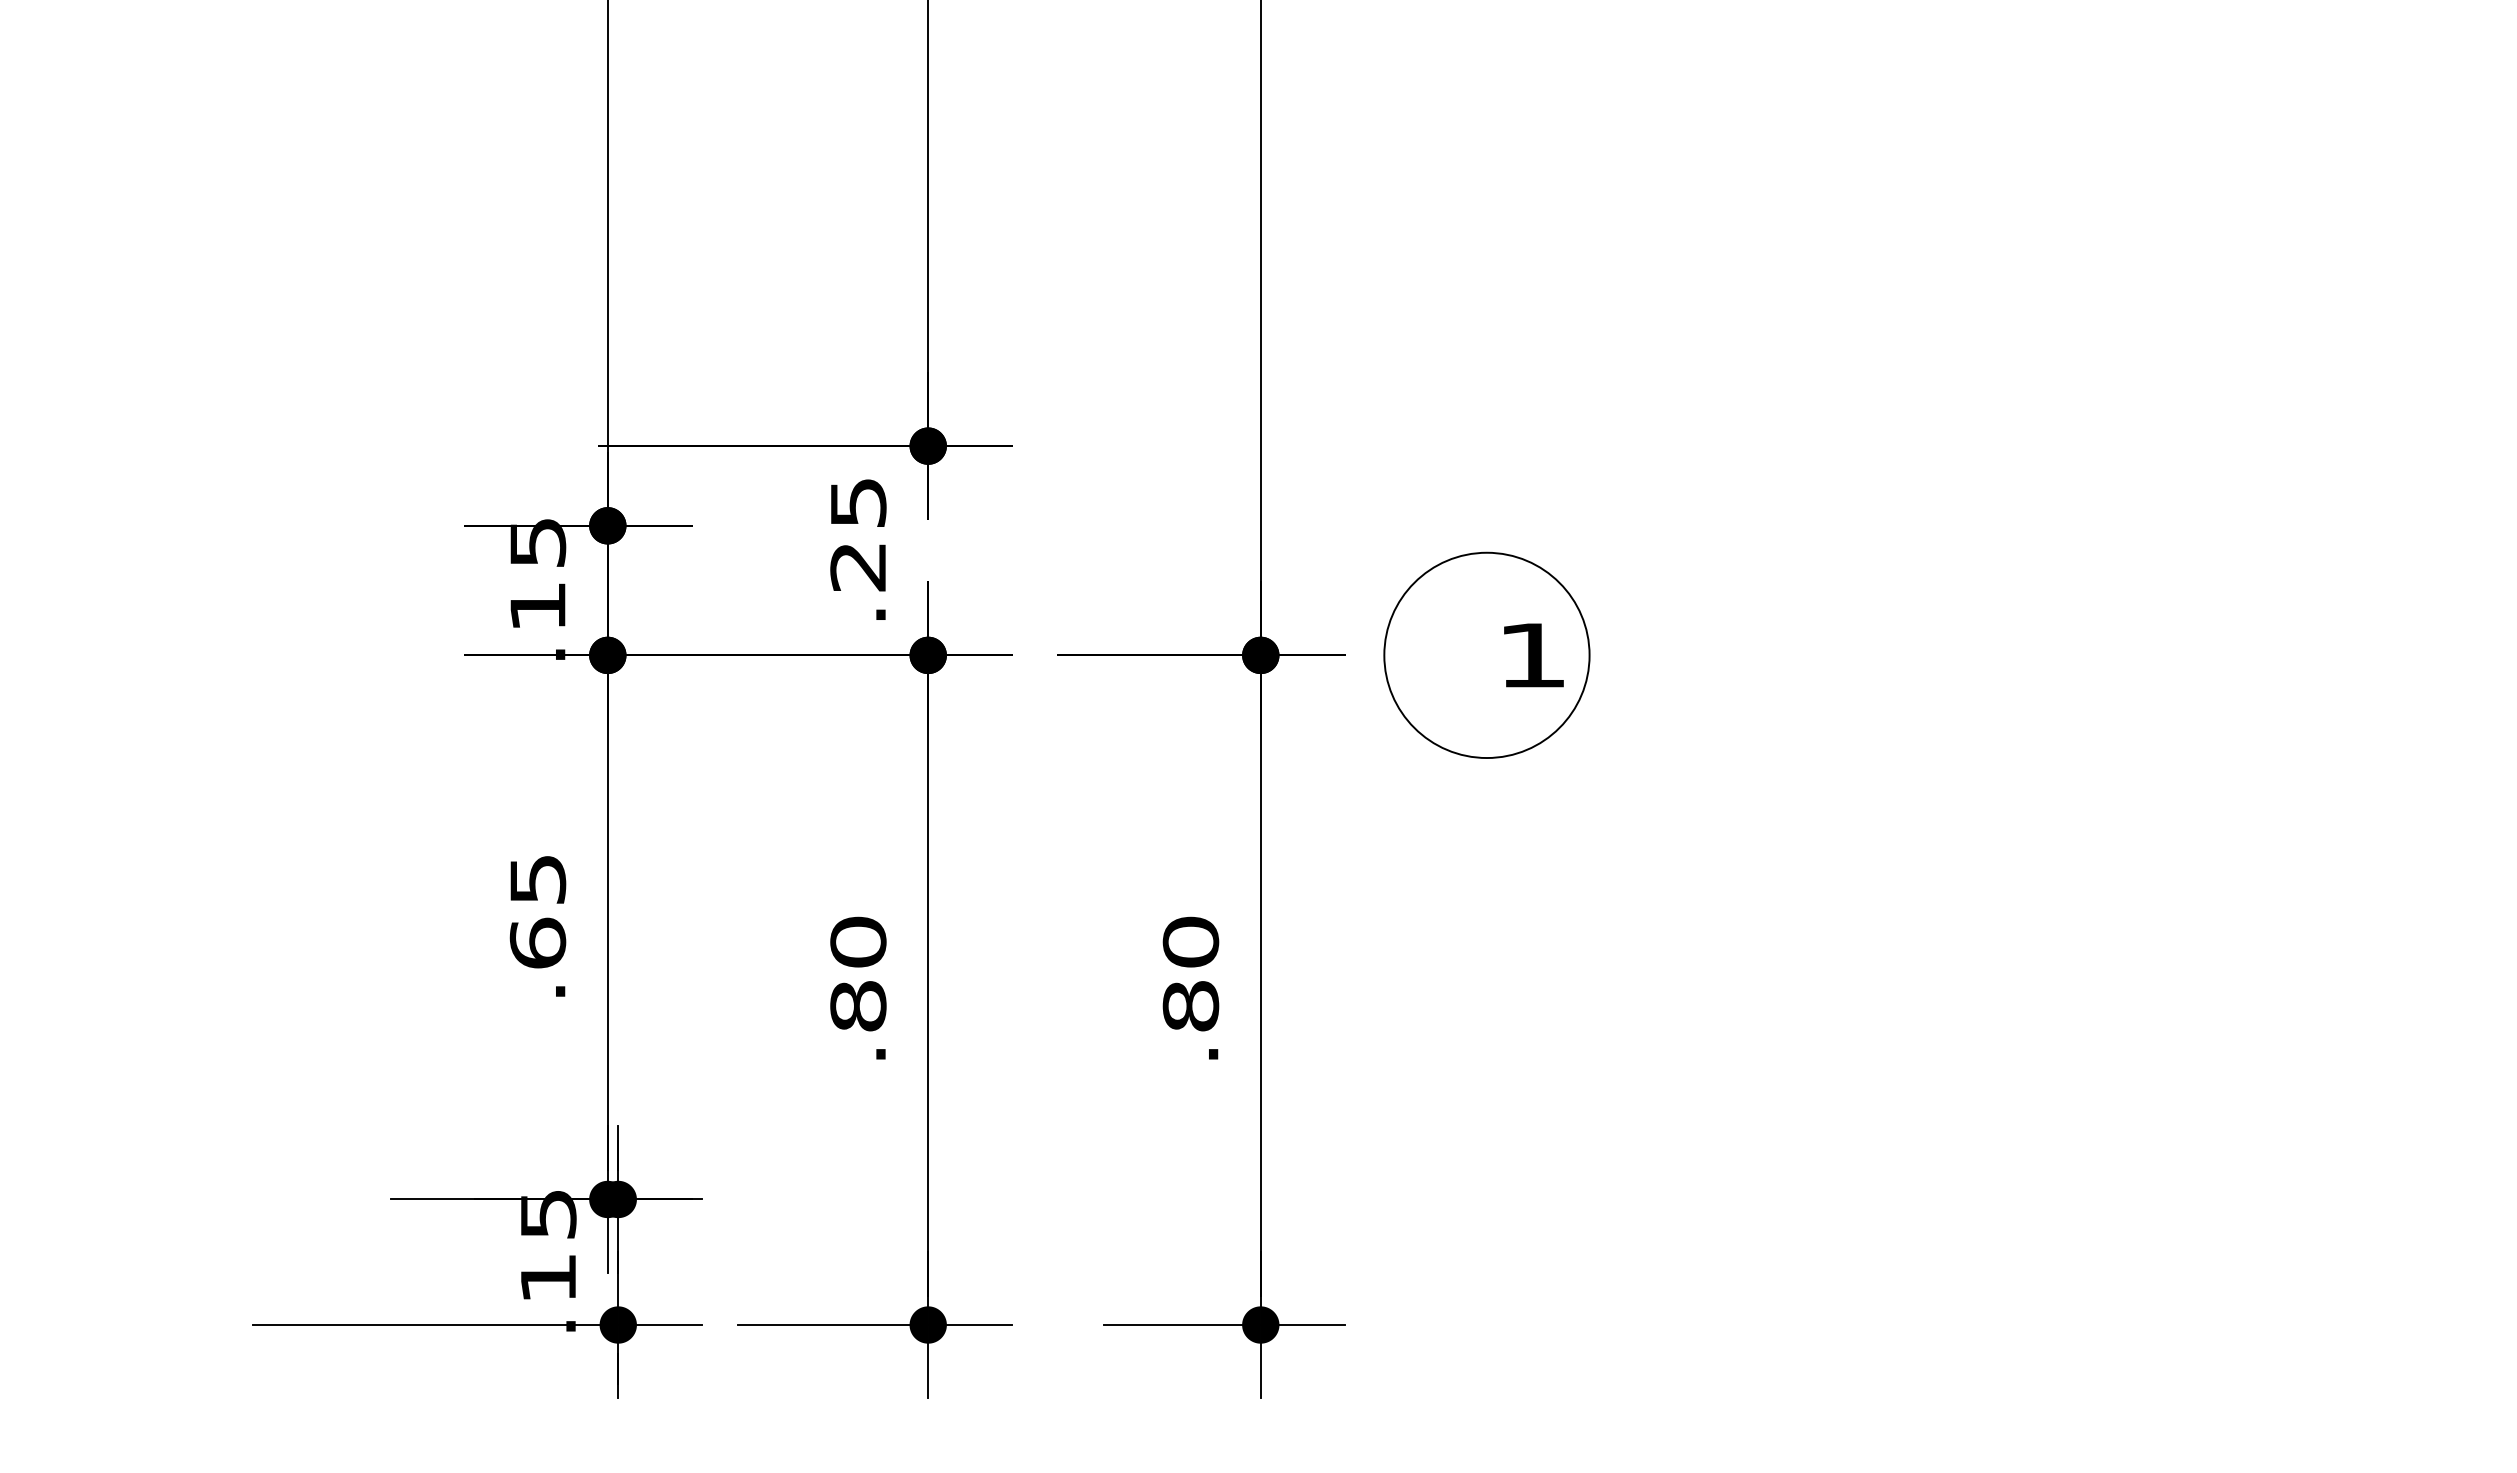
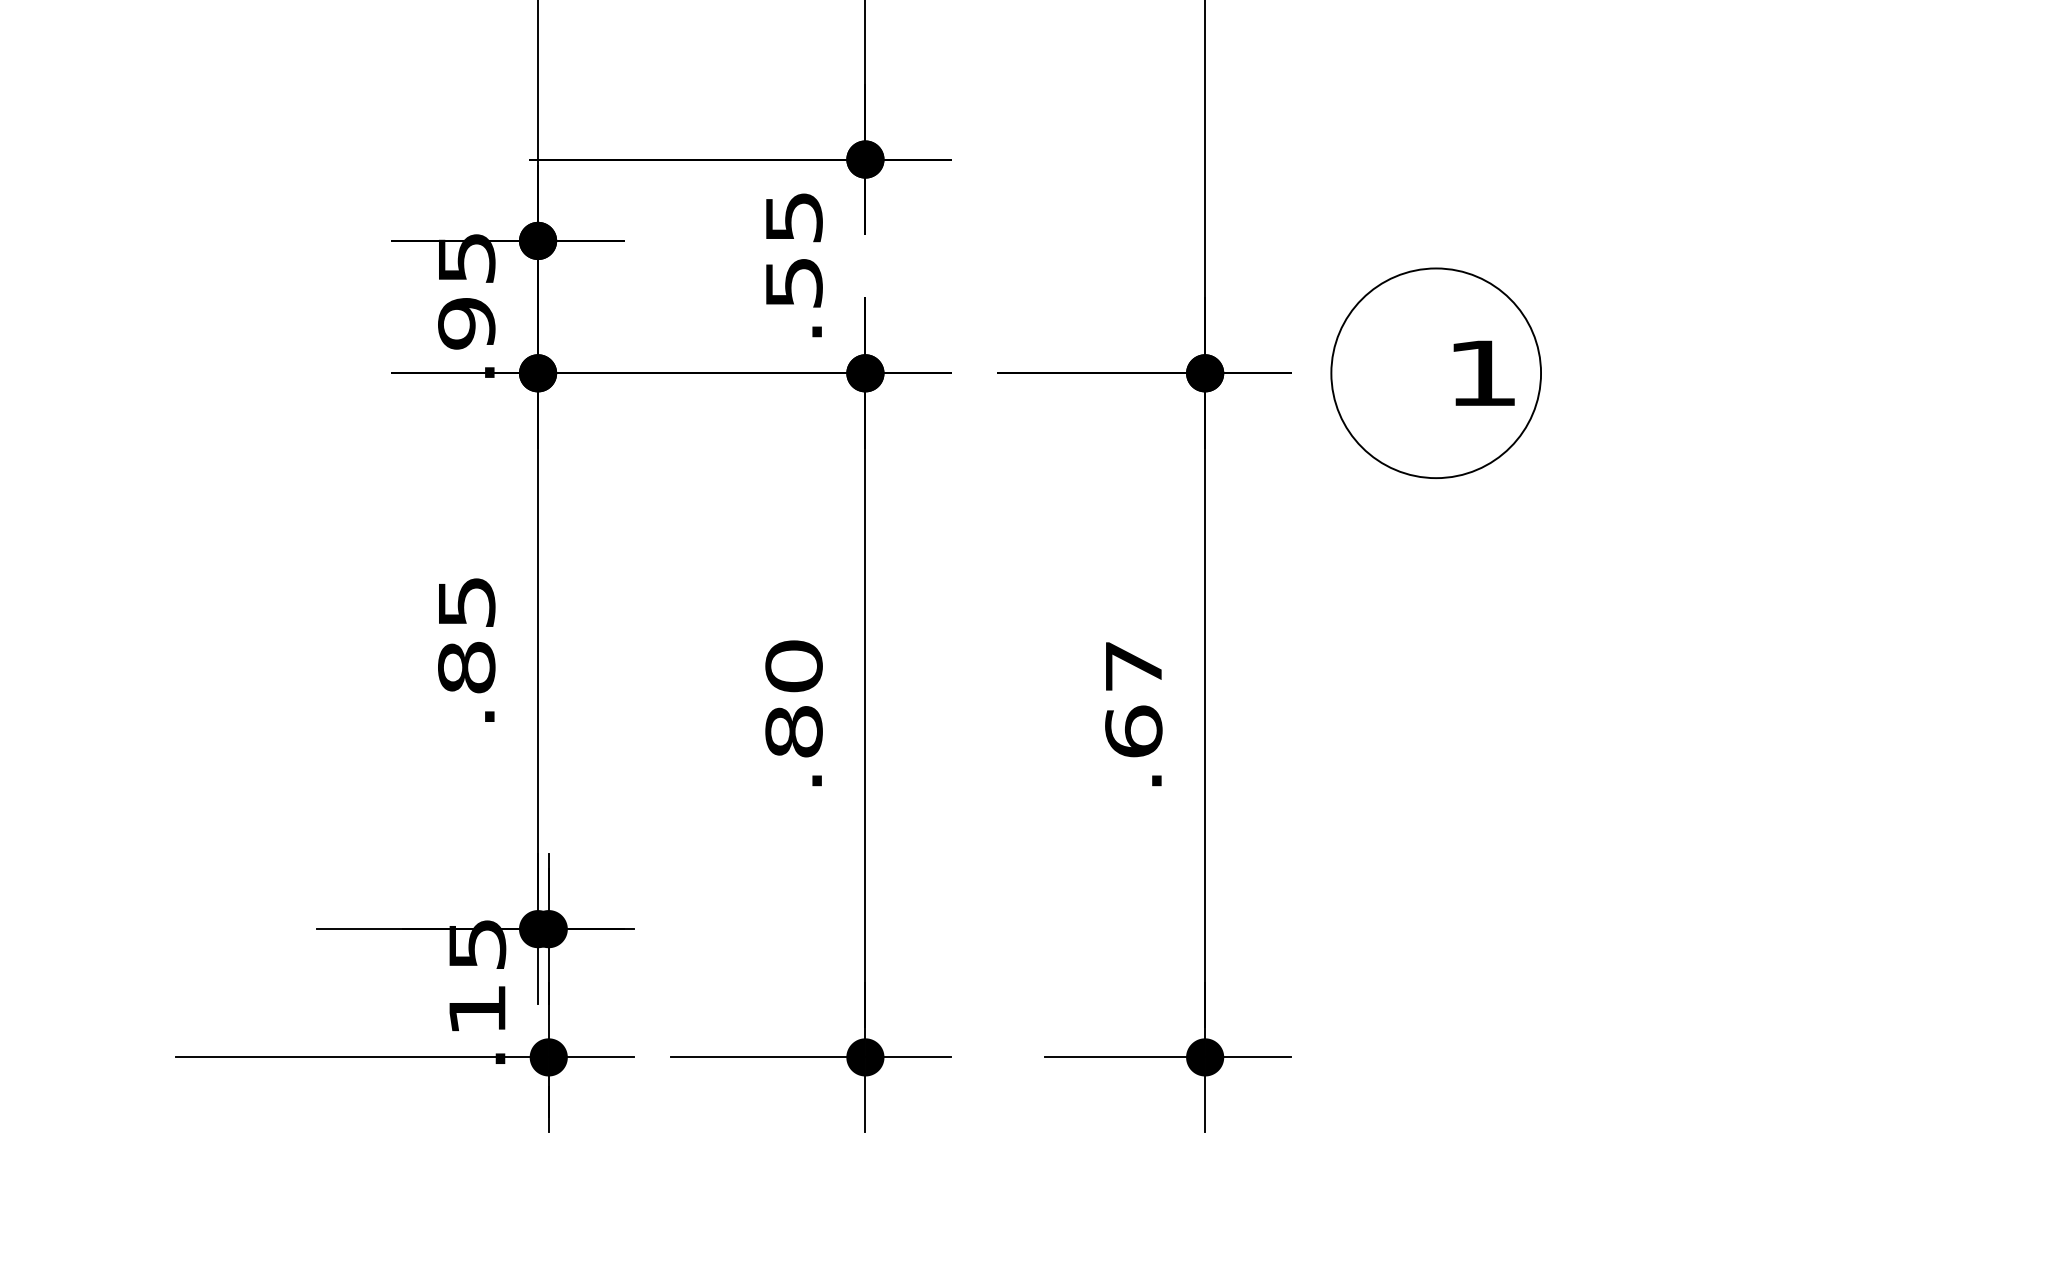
text: (858, 567) -> (794, 283), .25 -> .55
text: (537, 606) -> (466, 323), .15 -> .95
text: (537, 942) -> (466, 666), .65 -> .85
text: (1190, 973) -> (1133, 698), .80 -> .67

